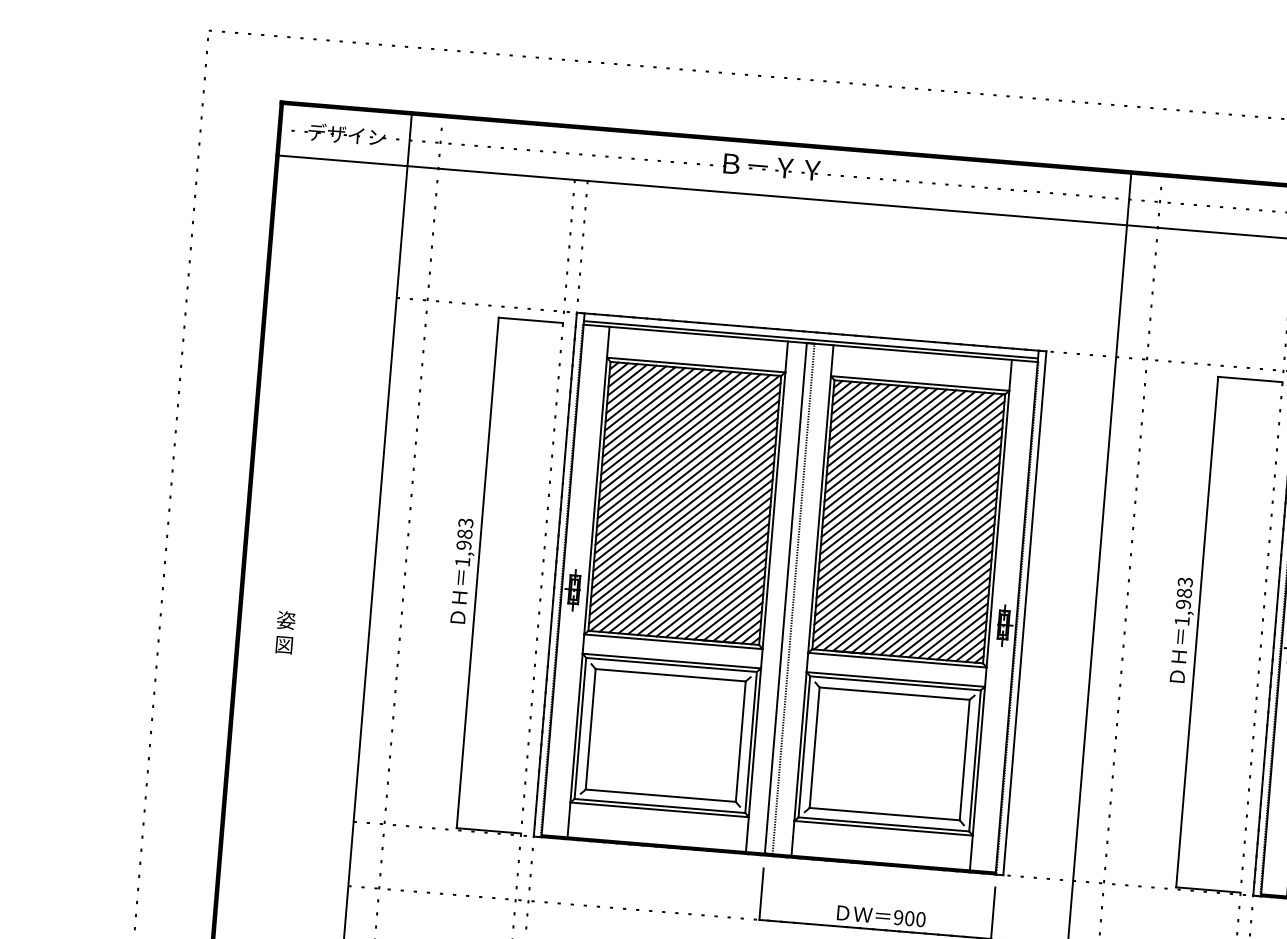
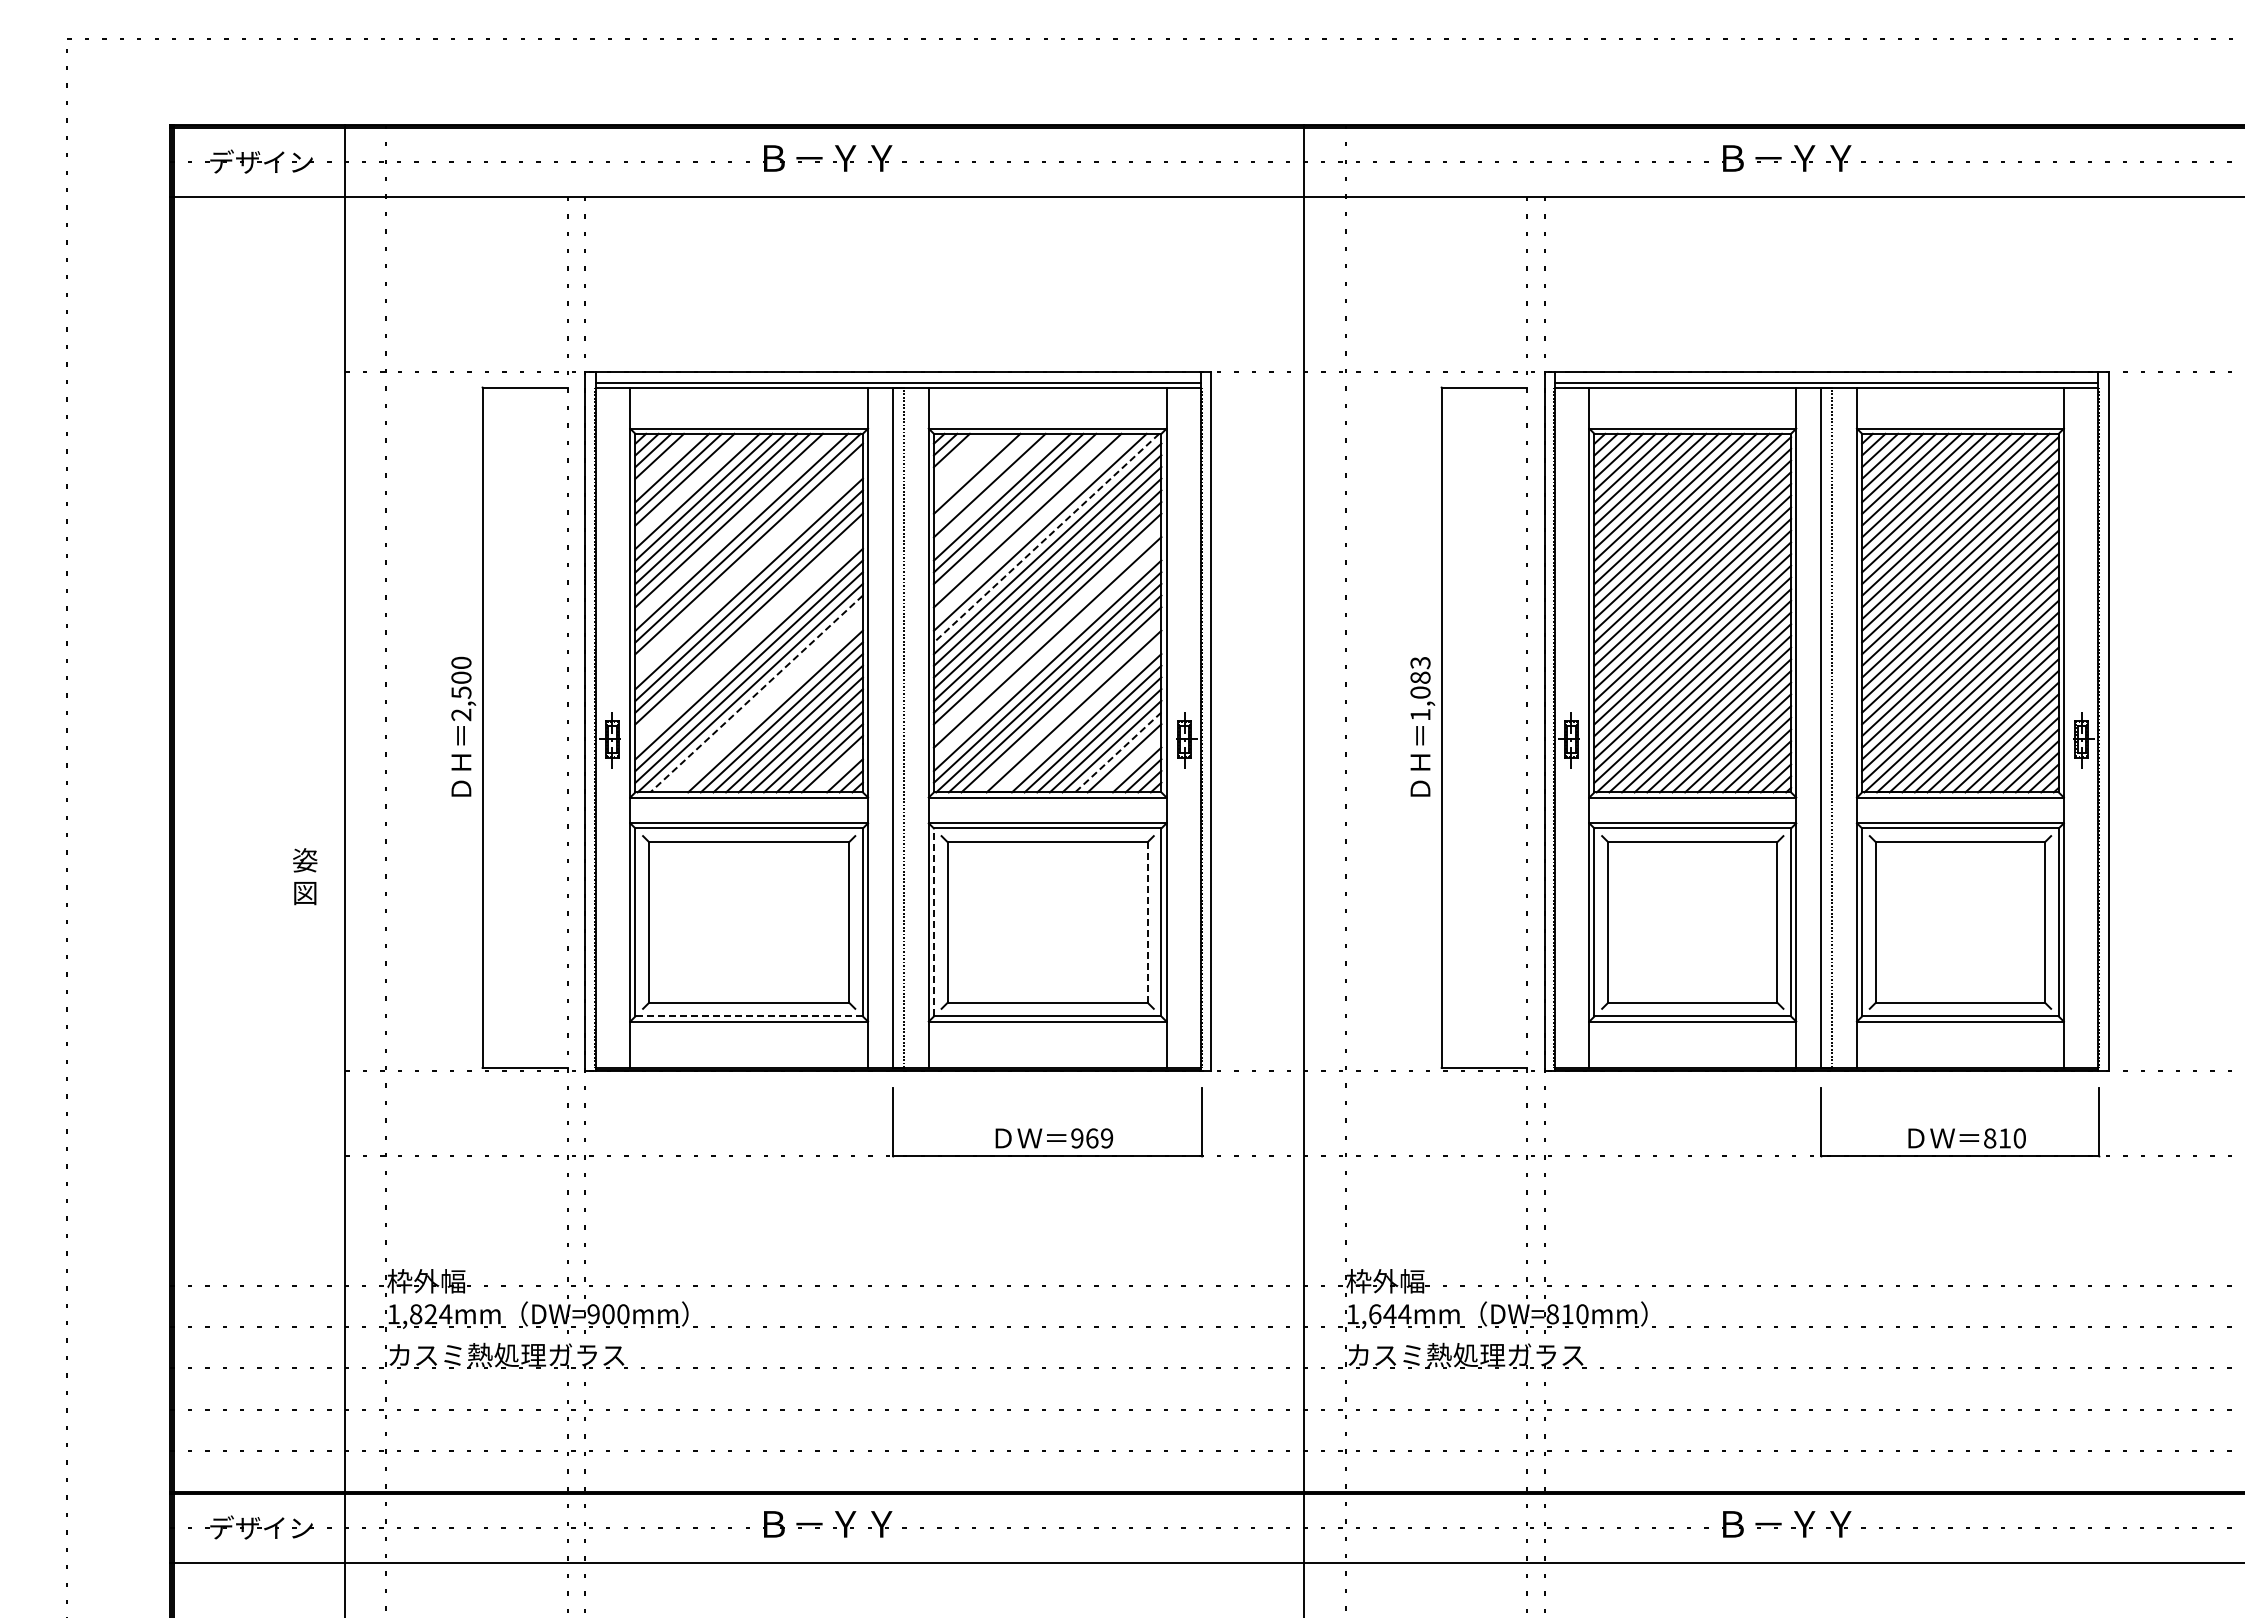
line: (631, 384) -> (665, 461), removed
line: (850, 398) -> (957, 455), removed
line: (855, 402) -> (964, 461), removed
line: (649, 404) -> (691, 485), removed
line: (859, 407) -> (970, 467), removed
line: (868, 417) -> (983, 479), removed
line: (877, 427) -> (995, 491), removed
line: (679, 437) -> (735, 526), removed
line: (894, 446) -> (1020, 514), removed
line: (903, 455) -> (1033, 526), removed
line: (687, 463) -> (748, 560), removed
line: (912, 465) -> (1046, 538), solid -> dashed
line: (686, 472) -> (748, 571), removed
line: (683, 516) -> (748, 630), removed
line: (682, 525) -> (748, 642), removed
line: (907, 534) -> (1047, 630), removed
text: (464, 542) -> (461, 688), 1,983 -> 2,500
line: (906, 552) -> (1047, 653), removed
line: (685, 564) -> (756, 693), solid -> dashed
line: (689, 569) -> (762, 699), removed
line: (693, 573) -> (768, 705), removed
line: (917, 592) -> (1067, 705), removed
line: (926, 602) -> (1080, 717), removed
text: (1183, 604) -> (1420, 692), 1,983 -> 1,083
line: (742, 626) -> (838, 769), removed
line: (953, 630) -> (1118, 752), solid -> dashed
text: (285, 632) -> (305, 876), moved
line: (961, 639) -> (1130, 763), removed
line: (804, 746) -> (933, 921), solid -> dashed
line: (964, 760) -> (1147, 922), solid -> dashed
line: (660, 806) -> (749, 1016), solid -> dashed
text: (915, 919) -> (1099, 1138), 900 -> 969

